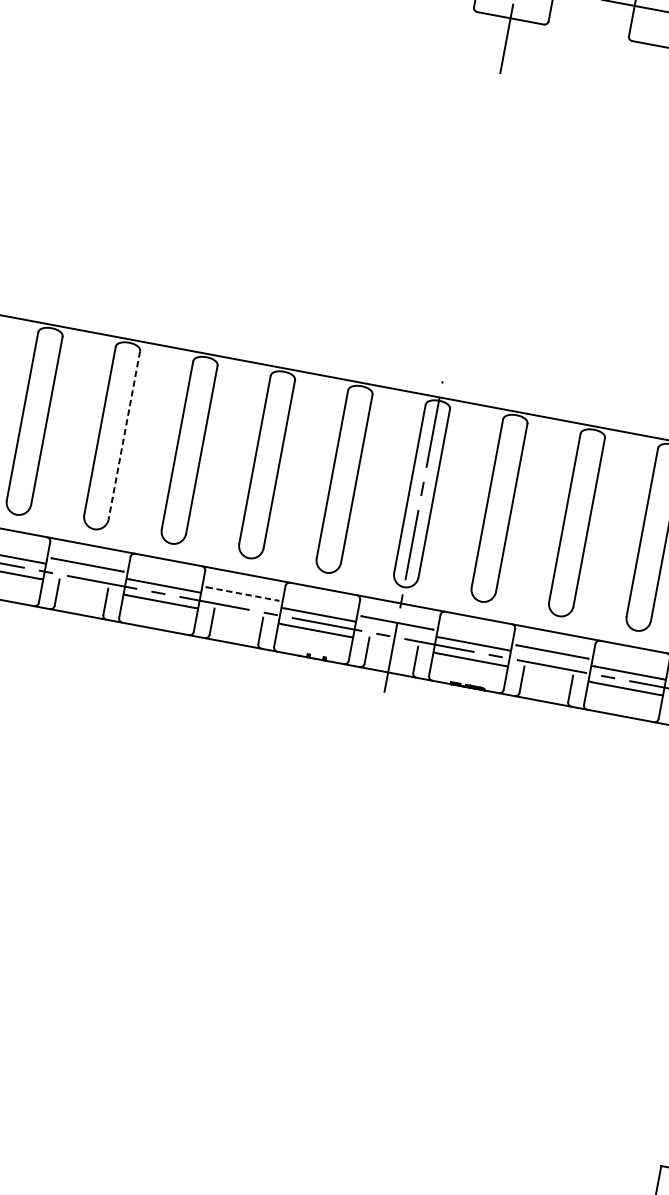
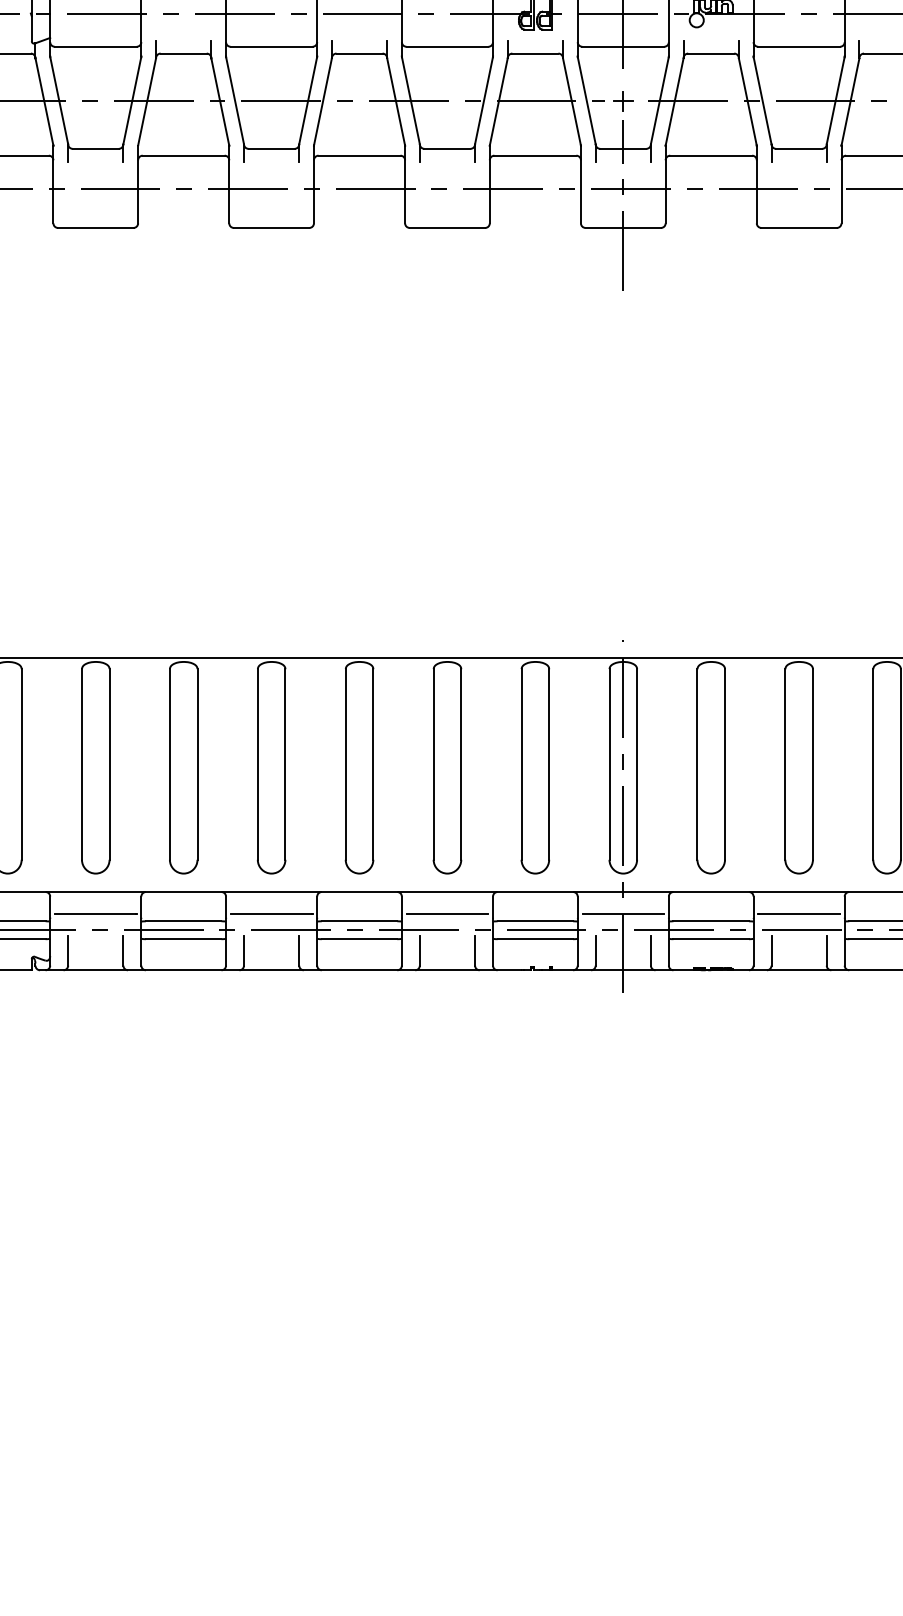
line: (124, 436) -> (285, 765), dashed -> solid
line: (242, 594) -> (447, 914), dashed -> solid

